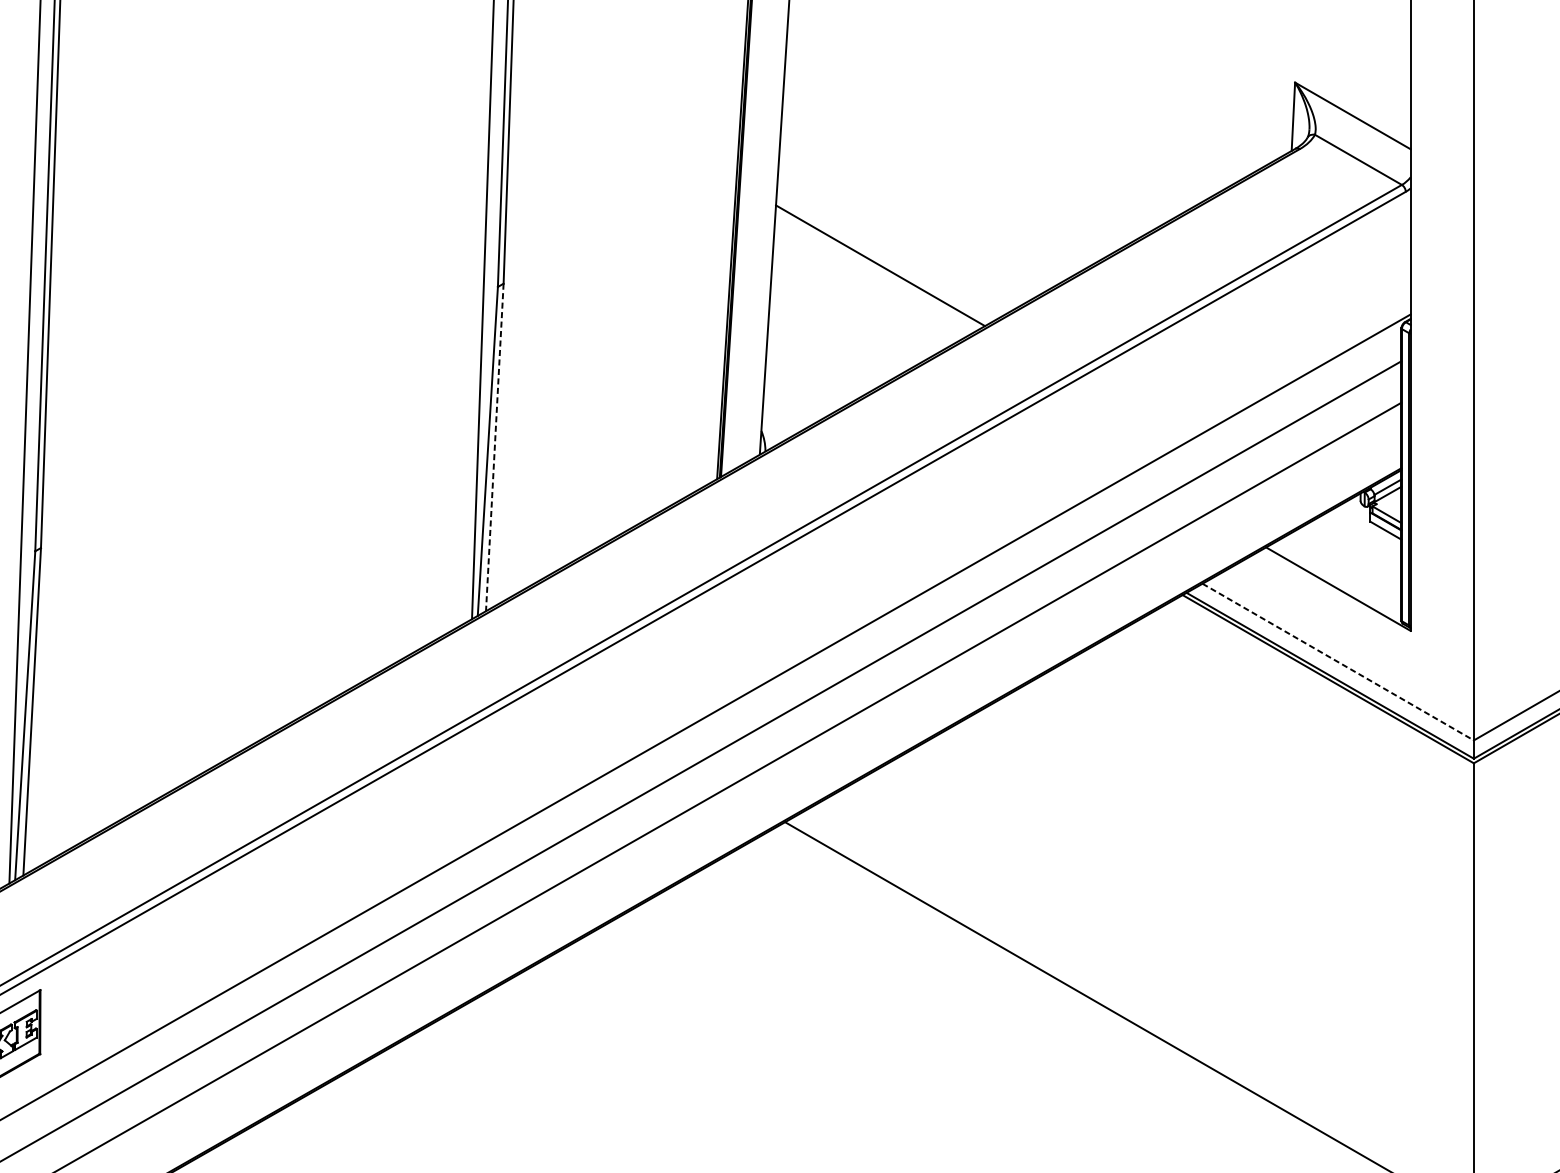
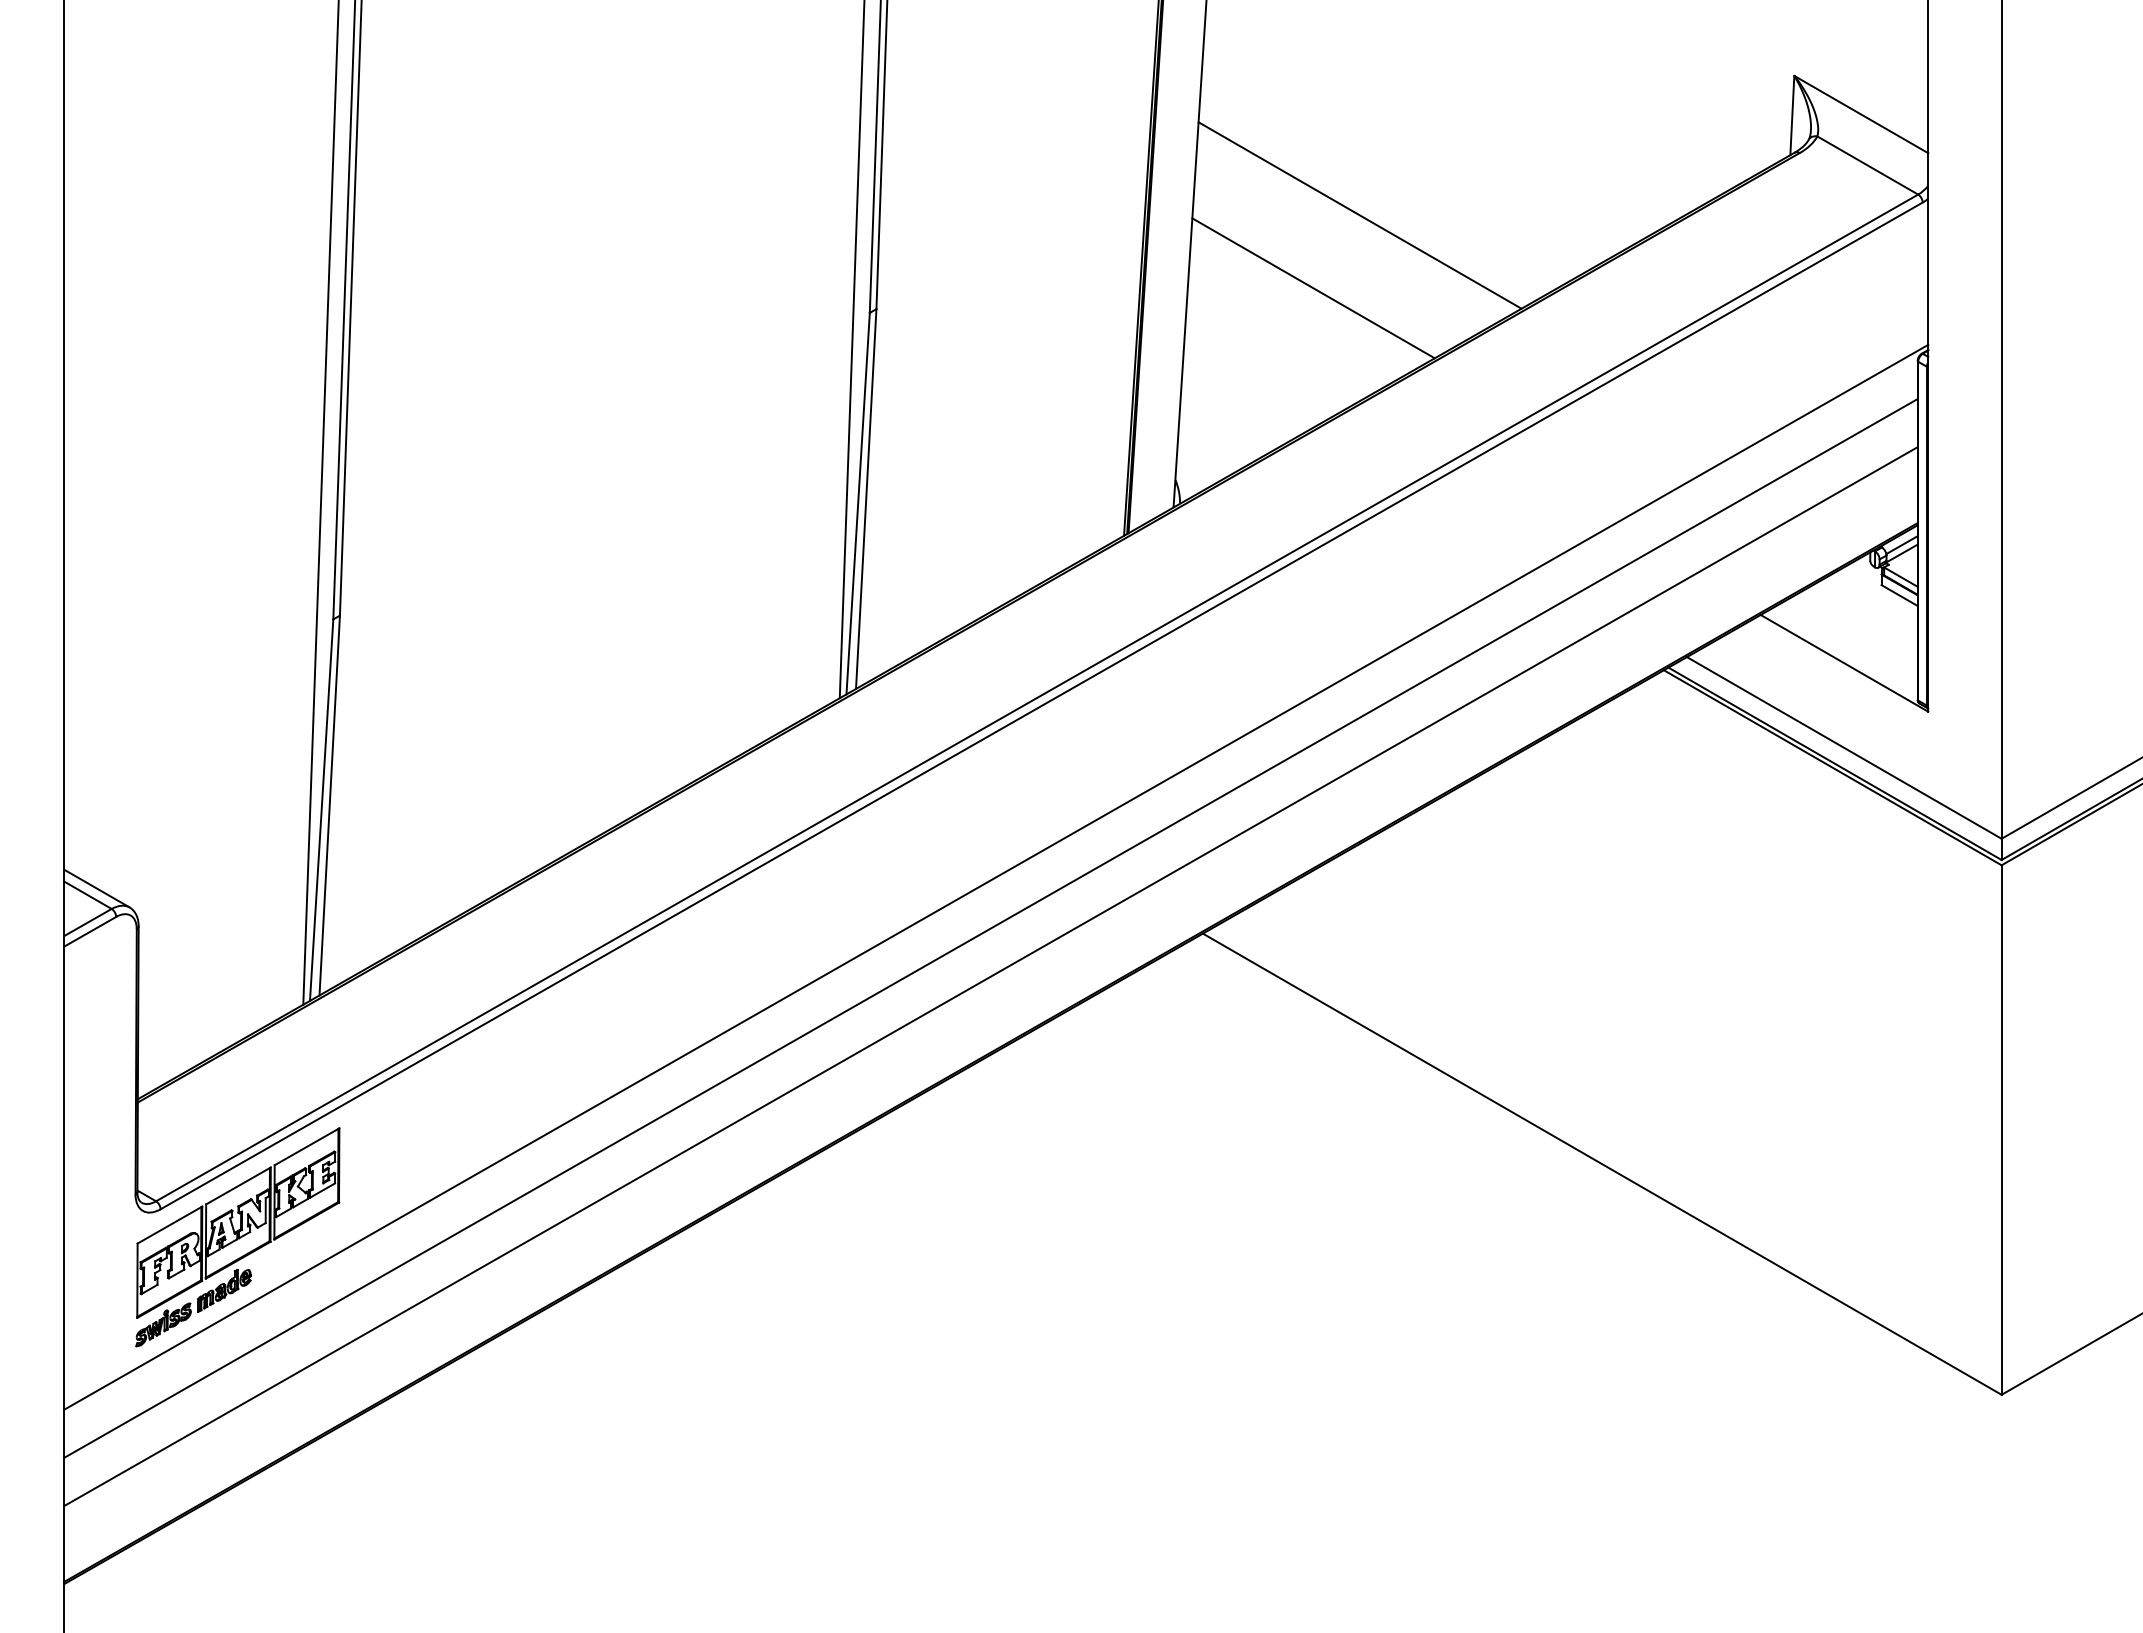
line: (920, 202) -> (1359, 215), added
line: (495, 447) -> (866, 499), dashed -> solid
line: (1338, 661) -> (1844, 747), dashed -> solid

